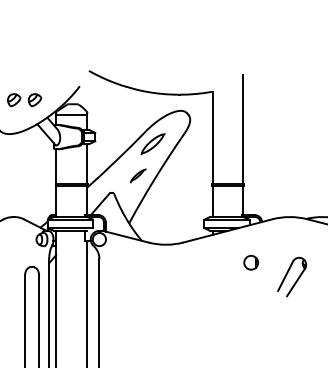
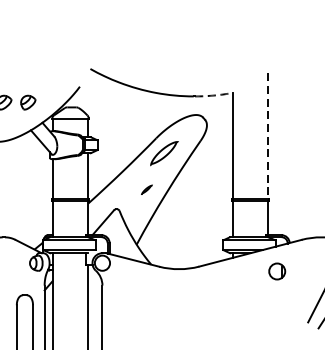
line: (196, 93) -> (214, 95), solid -> dashed
line: (243, 129) -> (268, 136), solid -> dashed
part: (137, 175) -> (146, 189), size x0.6
part: (250, 262) -> (276, 271), moved

